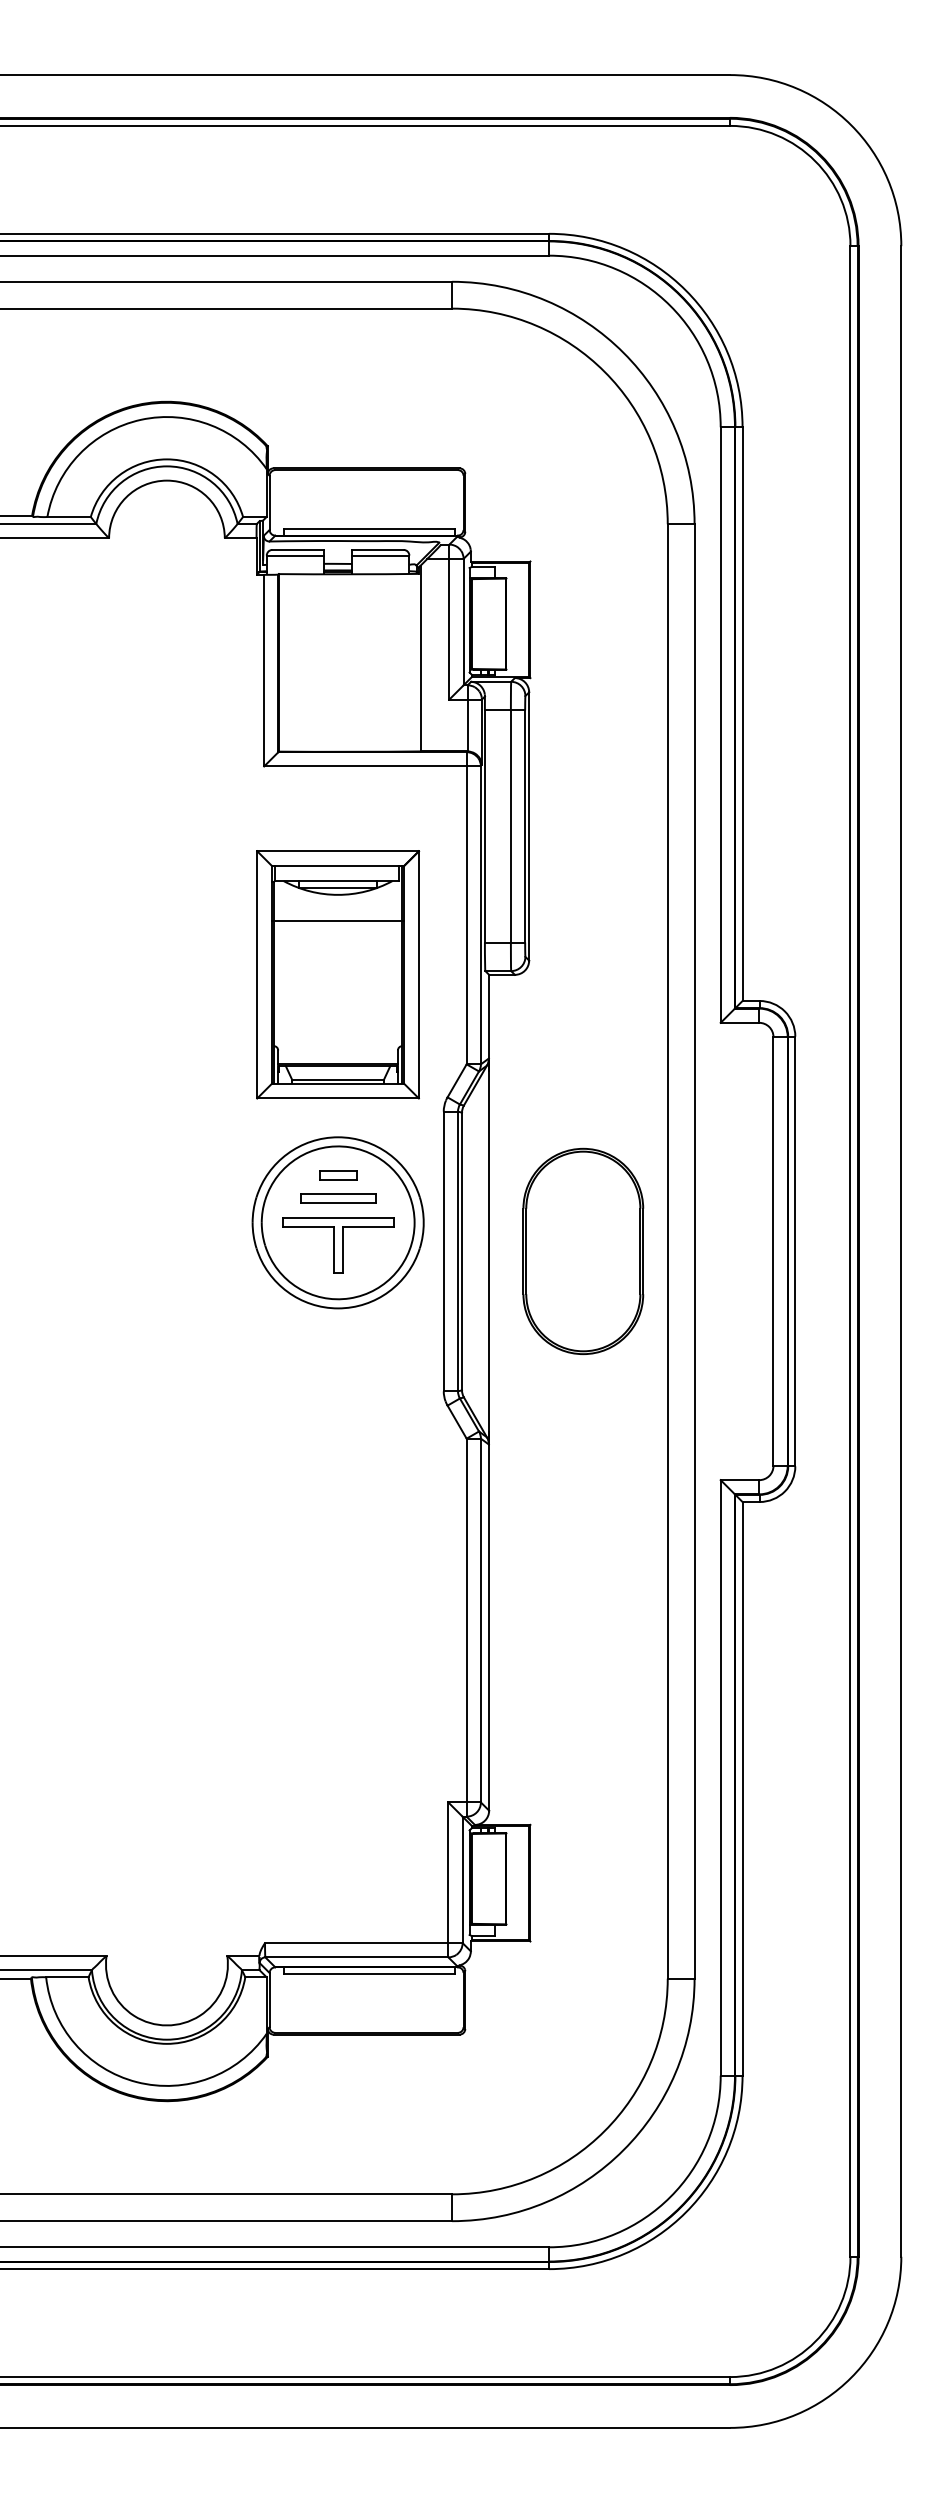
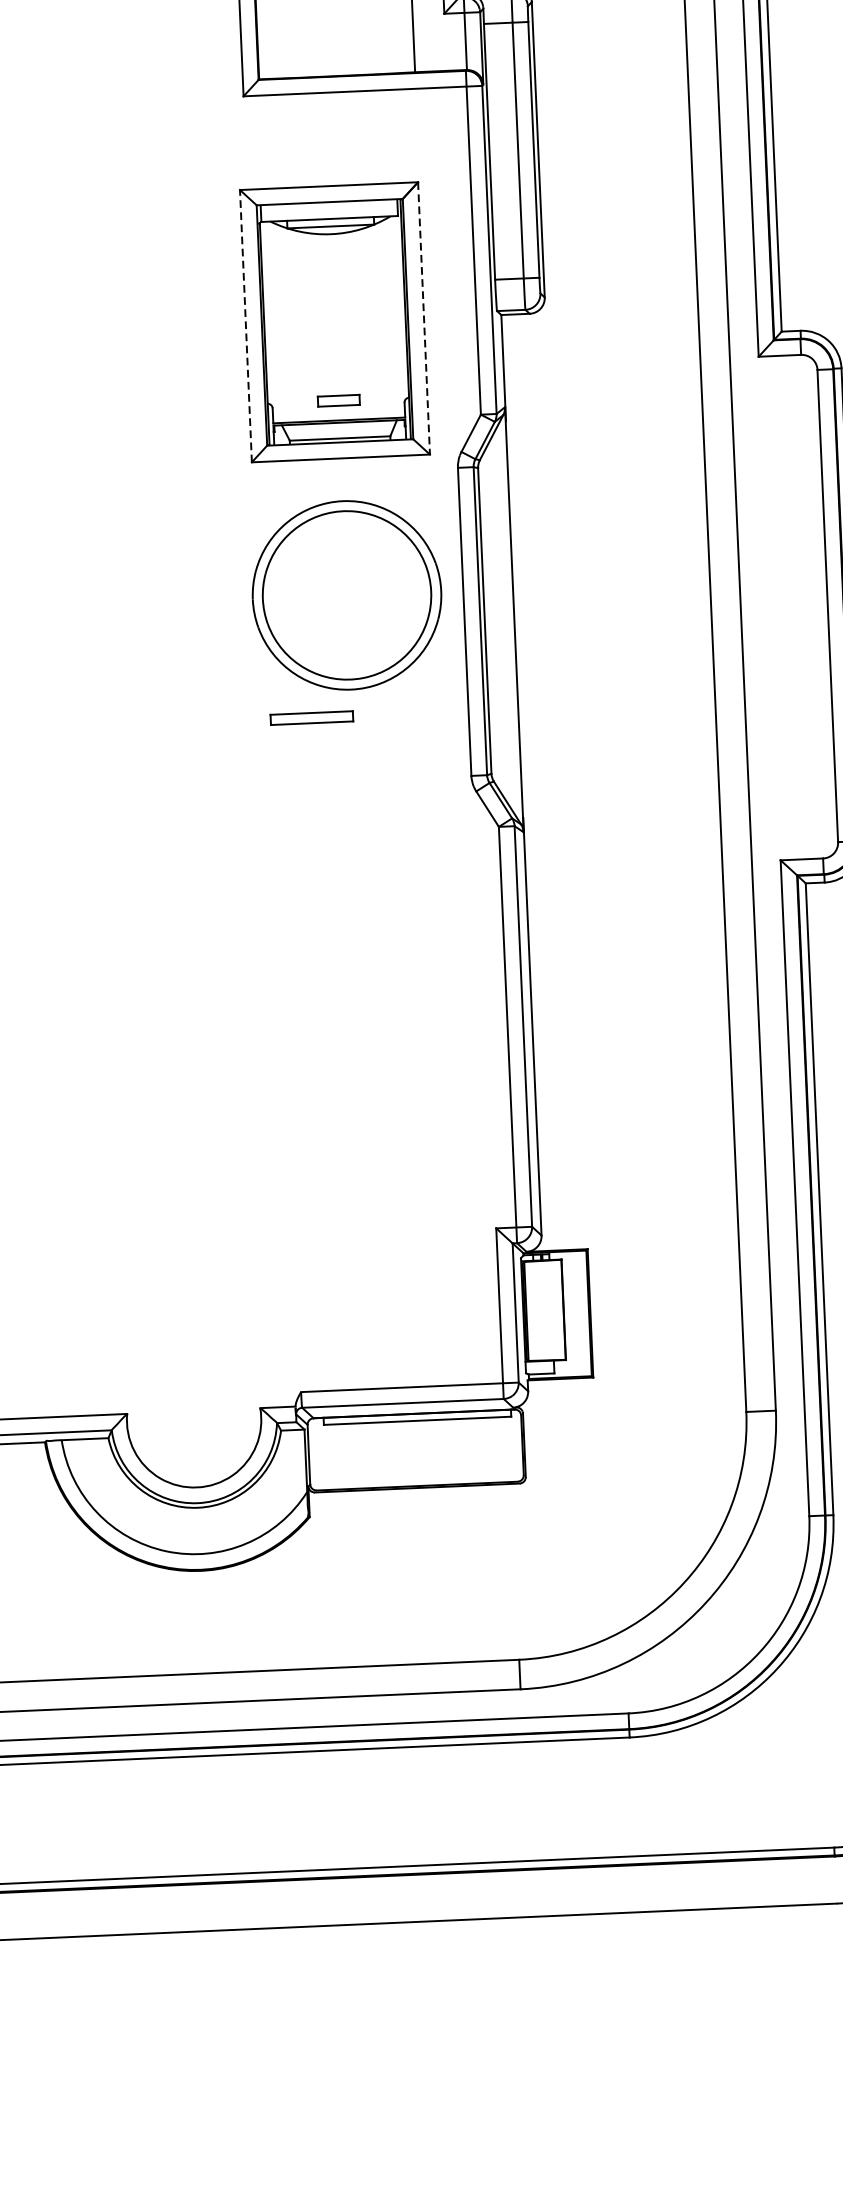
line: (337, 920) -> (331, 262), removed
line: (257, 974) -> (246, 325), solid -> dashed
line: (418, 974) -> (423, 318), solid -> dashed
part: (338, 1175) -> (338, 401), moved
part: (338, 1198) -> (311, 717), moved
part: (338, 1245) -> (348, 620), removed
part: (583, 1250) -> (618, 614), removed

